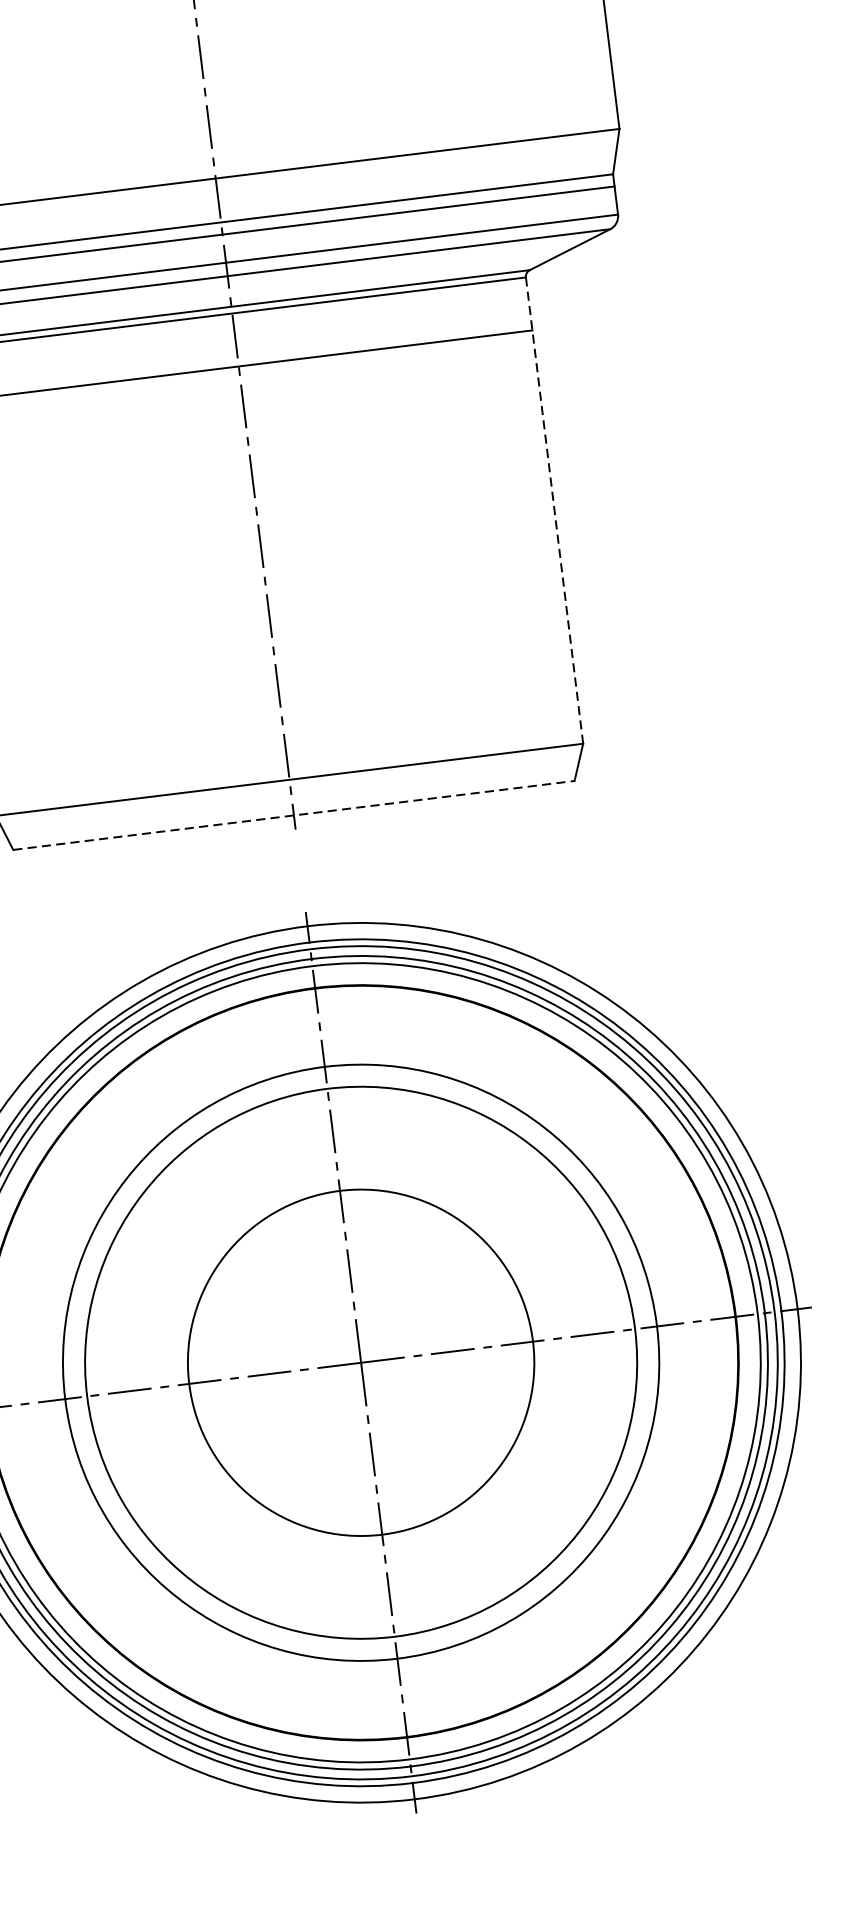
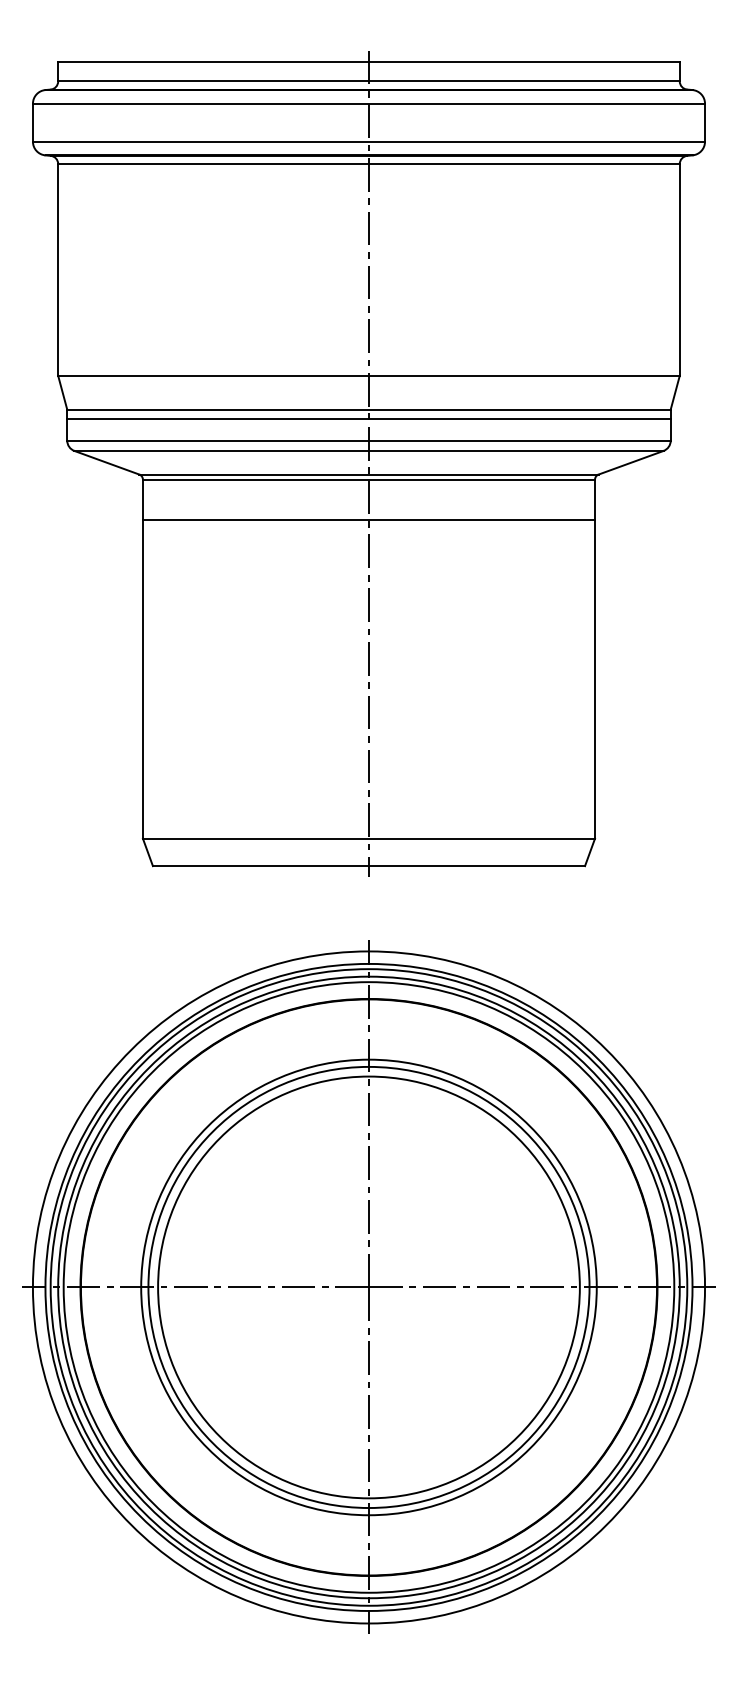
line: (555, 509) -> (595, 658), dashed -> solid
line: (294, 815) -> (369, 866), dashed -> solid
circle: (360, 1362) -> (368, 1287), size x1.67

